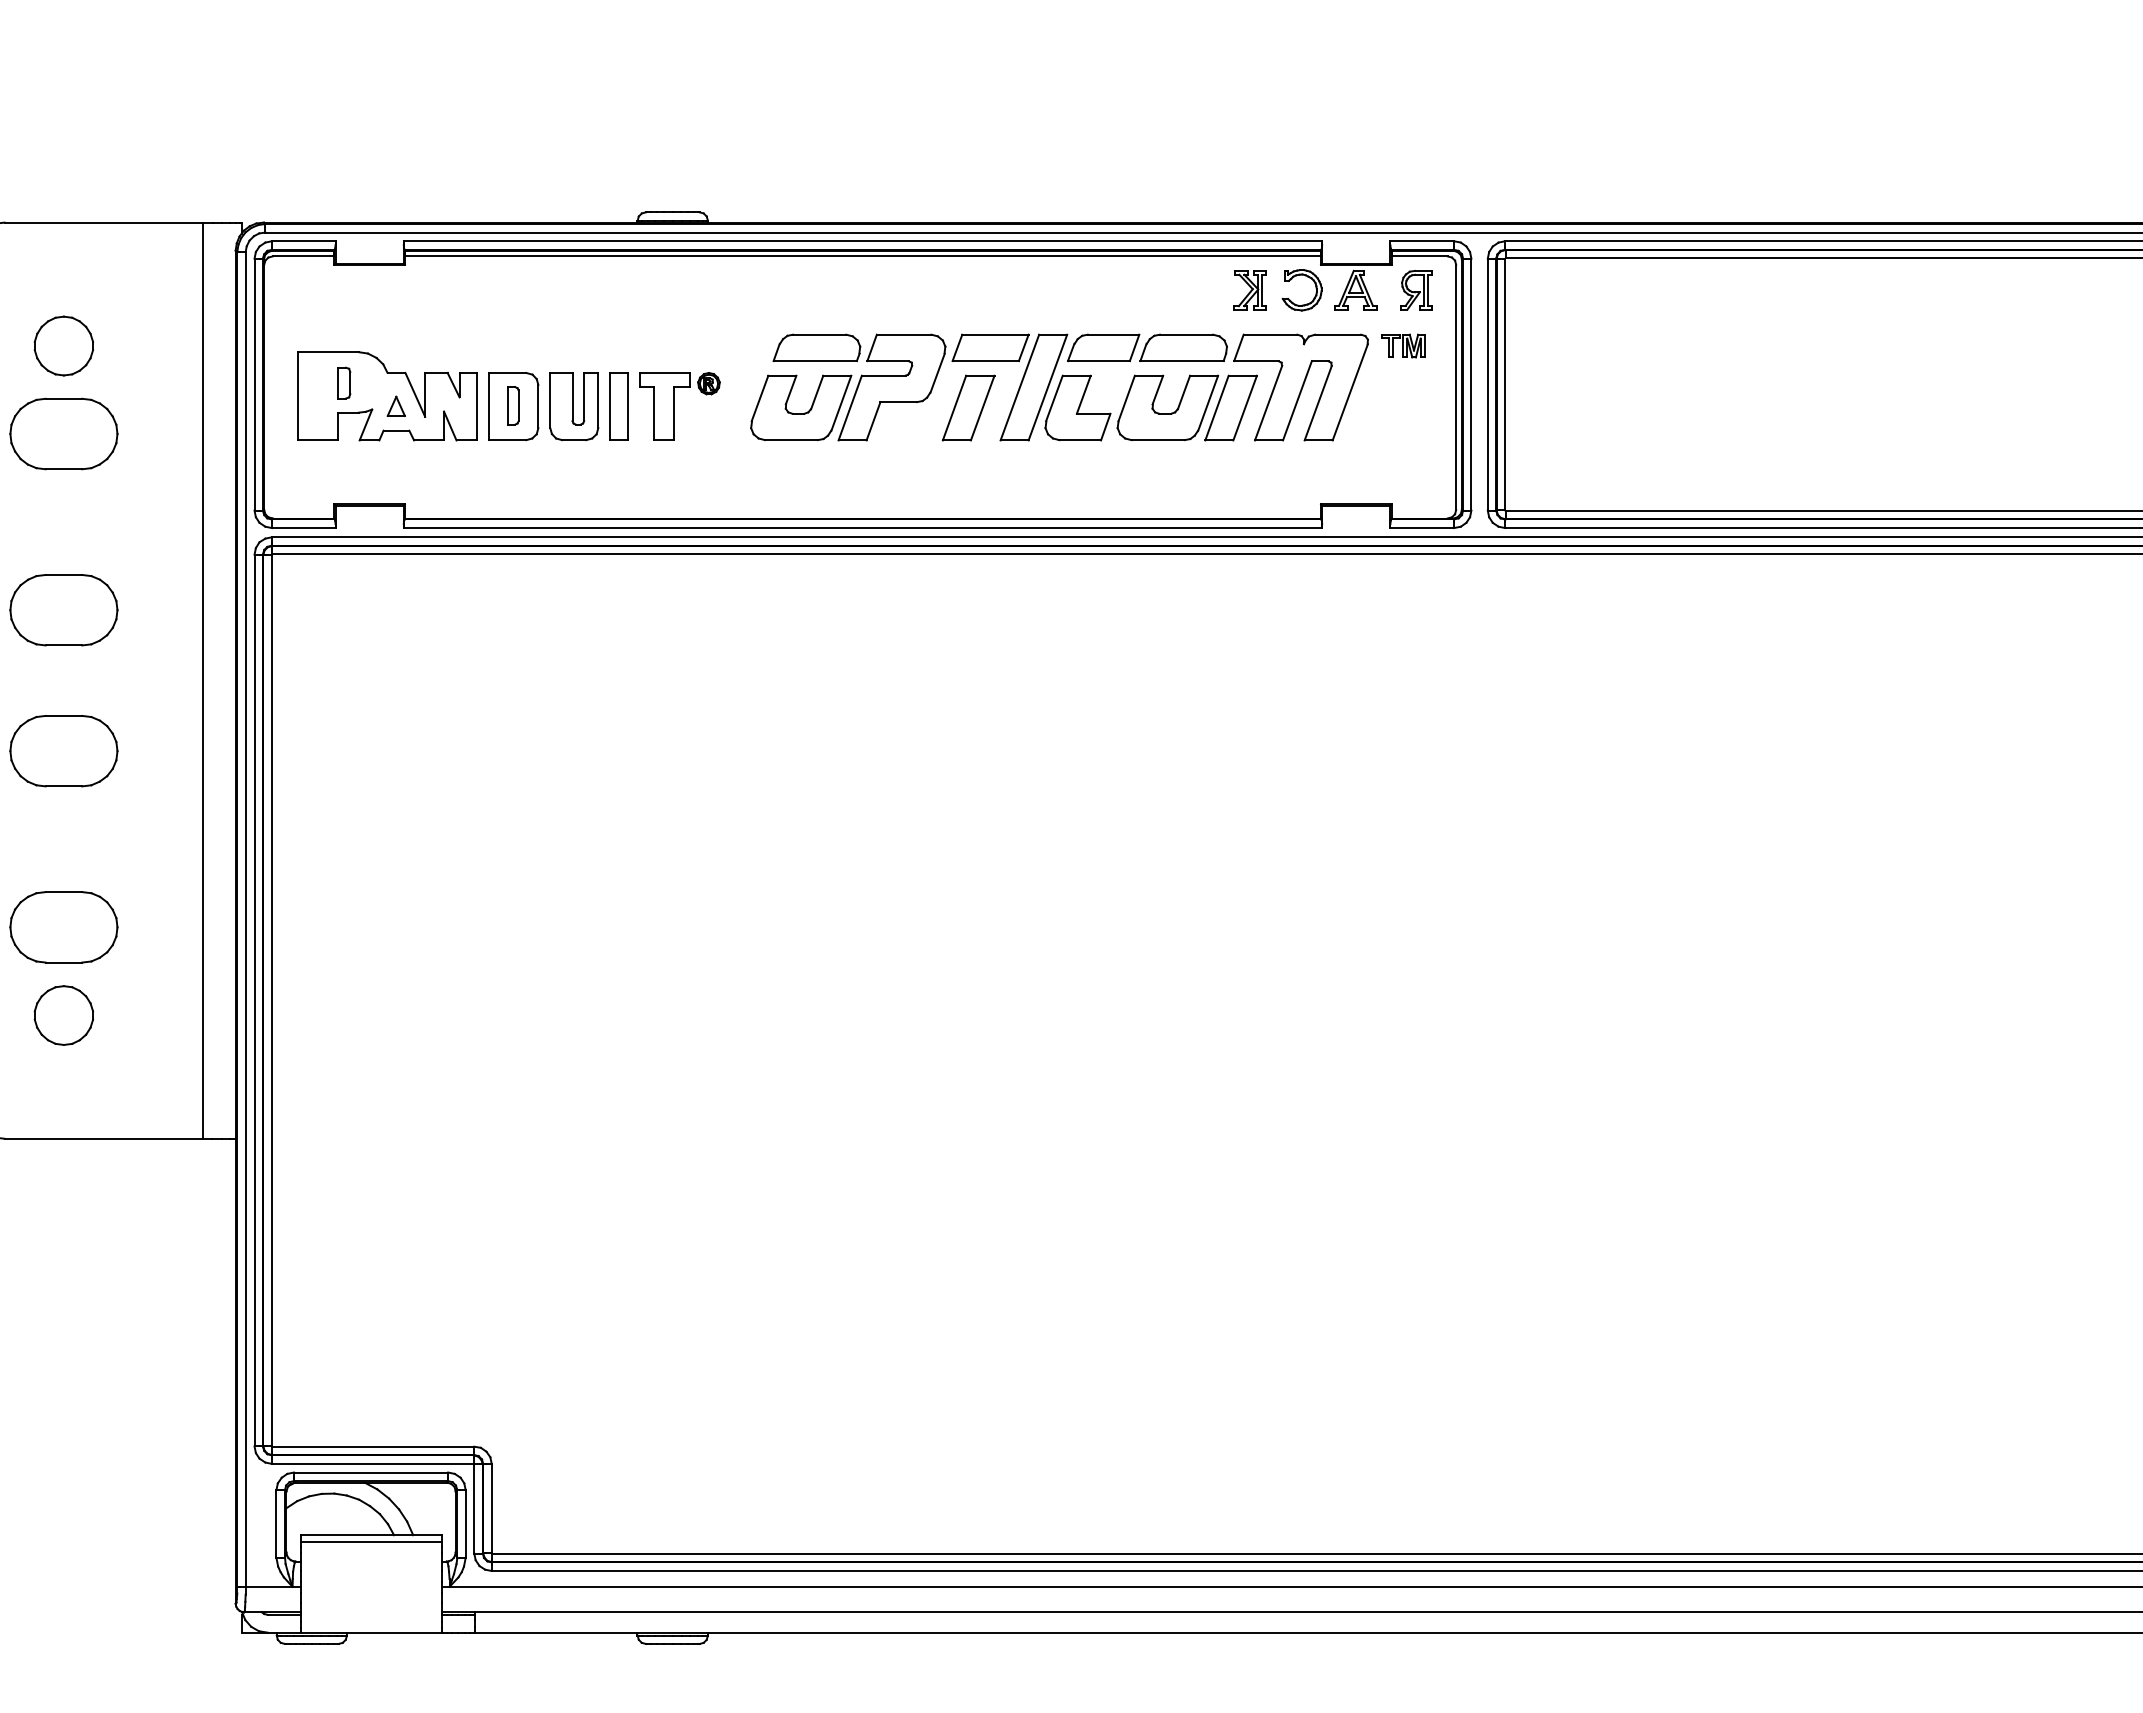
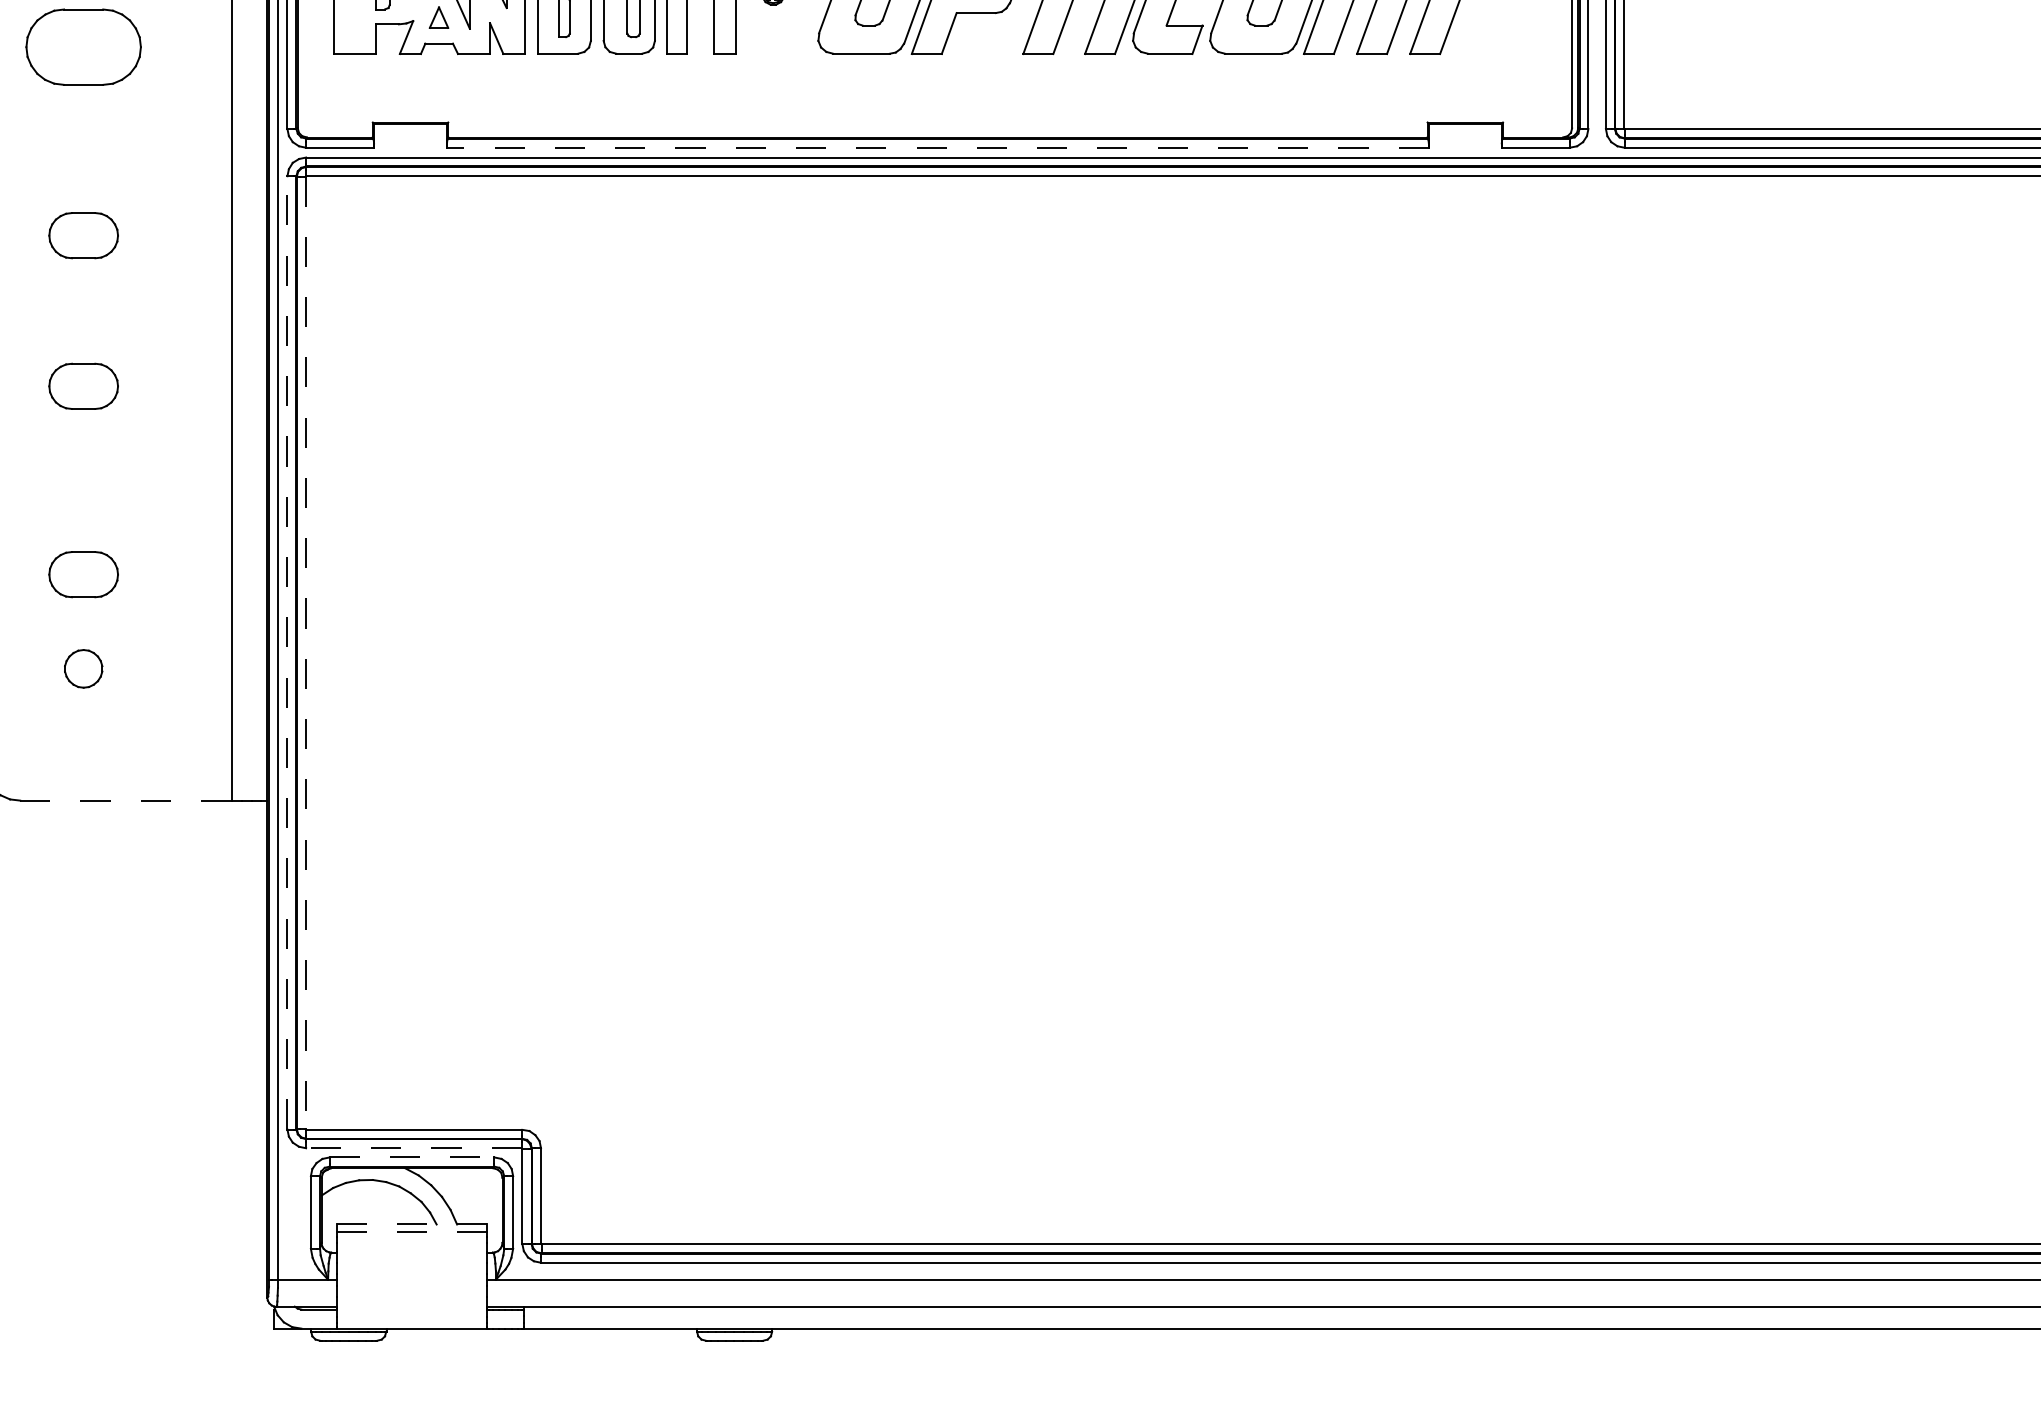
line: (862, 528) -> (937, 148), solid -> dashed
part: (63, 610) -> (83, 235), size x0.6
part: (63, 751) -> (83, 386), size x0.6
part: (63, 927) -> (83, 574), size x0.6
line: (254, 1000) -> (287, 652), solid -> dashed
line: (271, 1000) -> (305, 652), solid -> dashed
part: (63, 1015) -> (83, 668), size x0.6
line: (104, 1138) -> (127, 800), solid -> dashed
line: (372, 1463) -> (413, 1147), solid -> dashed
line: (371, 1472) -> (412, 1157), solid -> dashed
line: (370, 1535) -> (411, 1224), solid -> dashed
line: (370, 1542) -> (411, 1232), solid -> dashed

